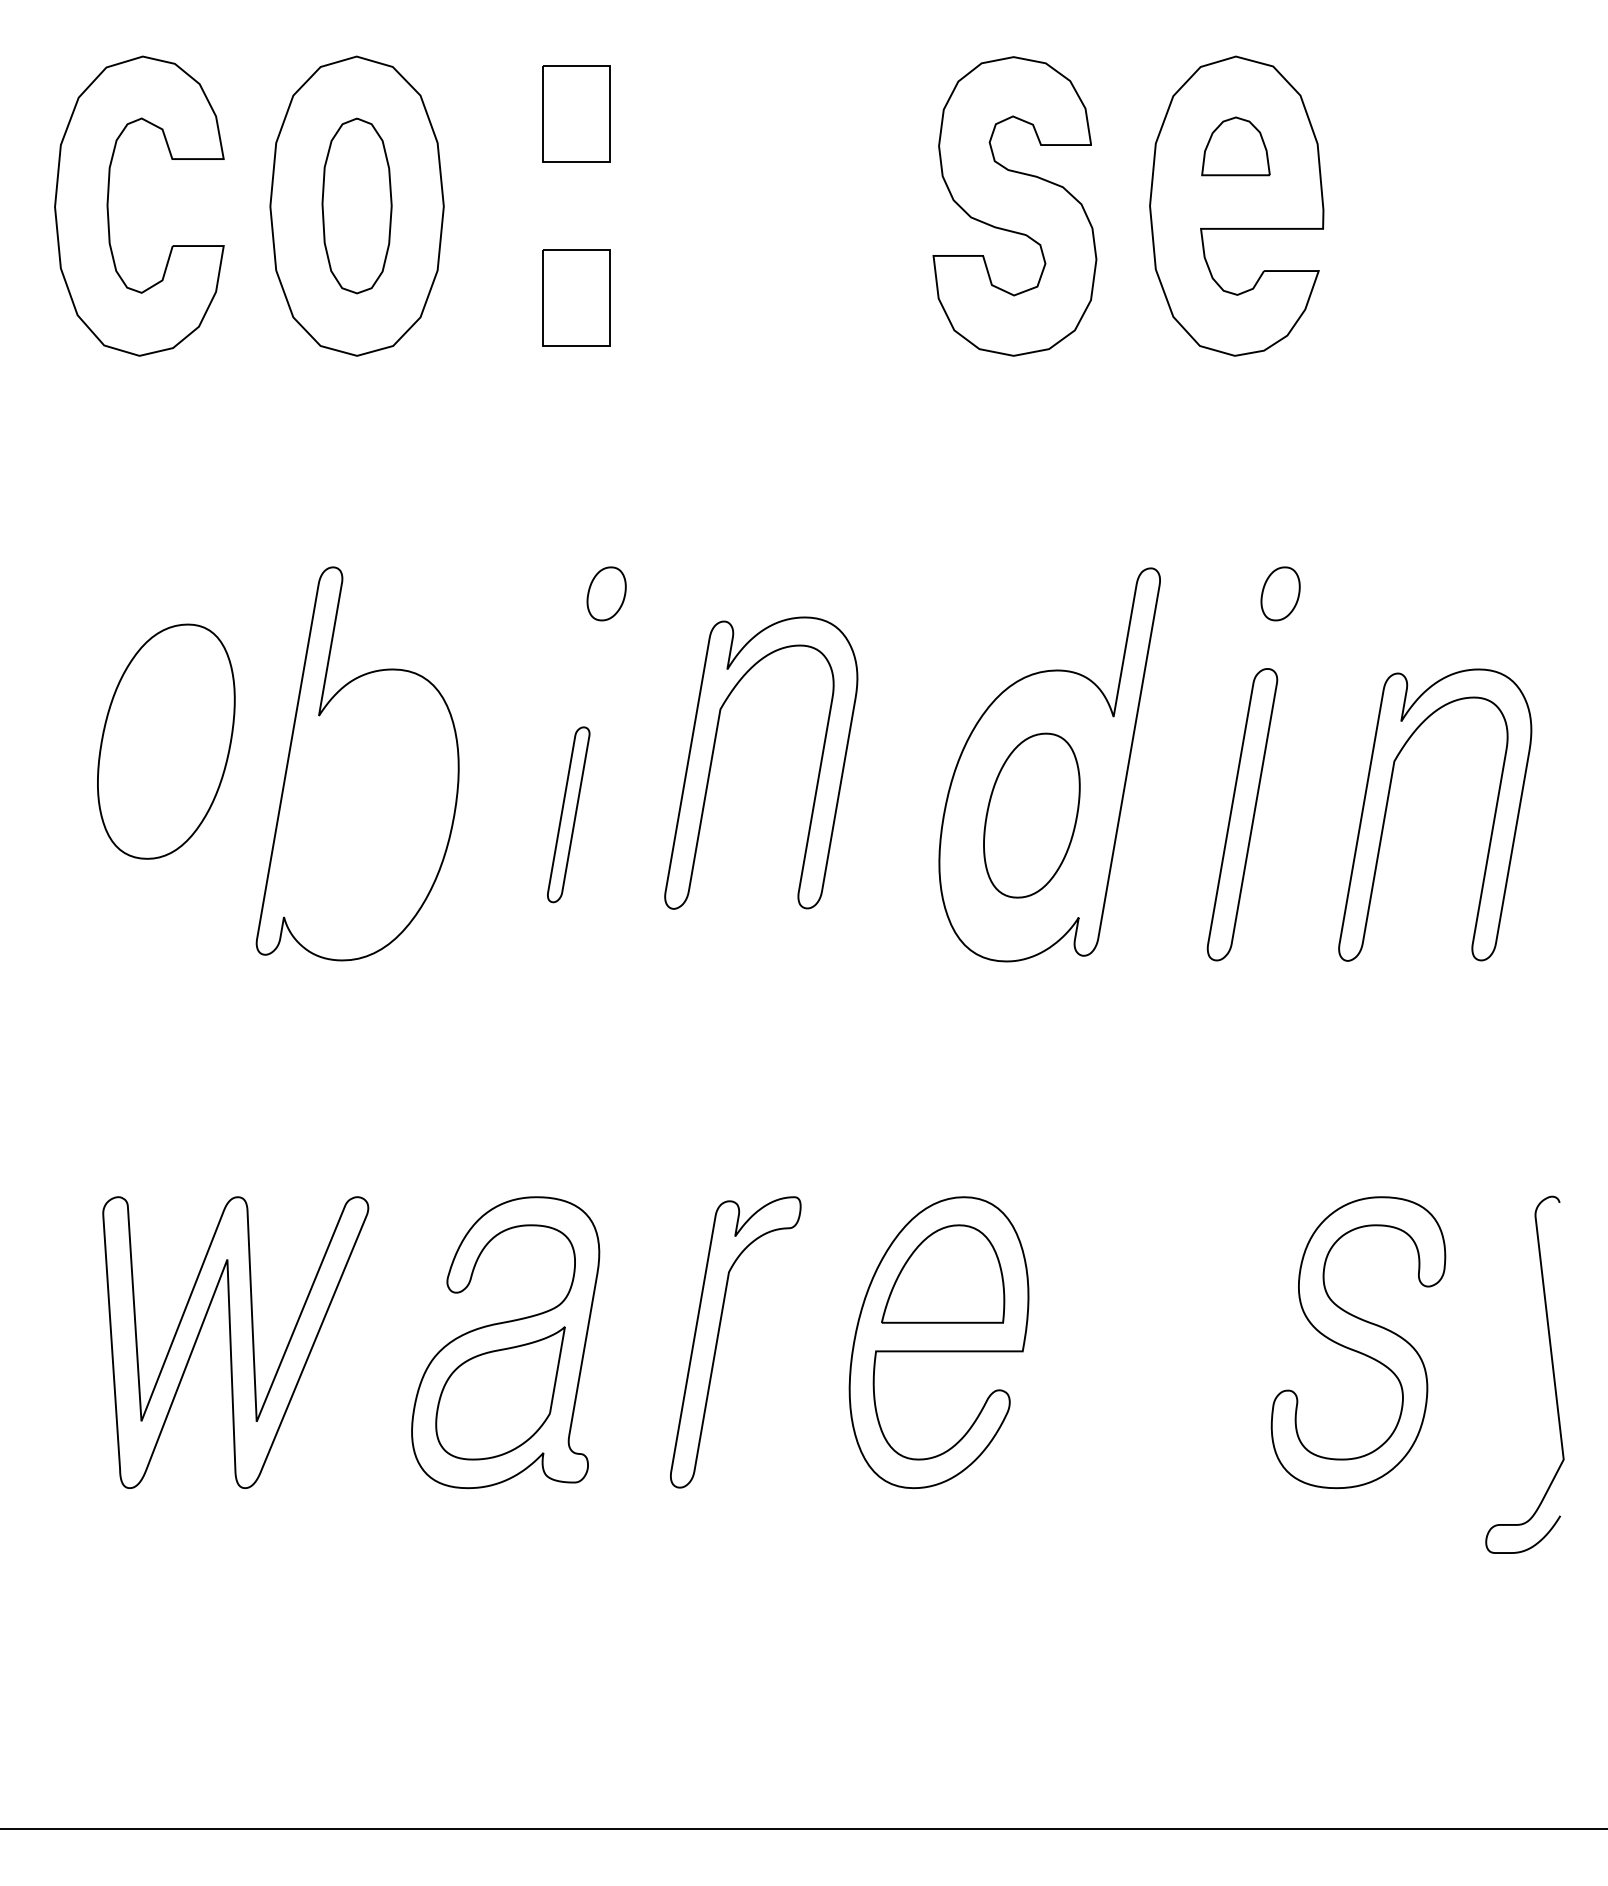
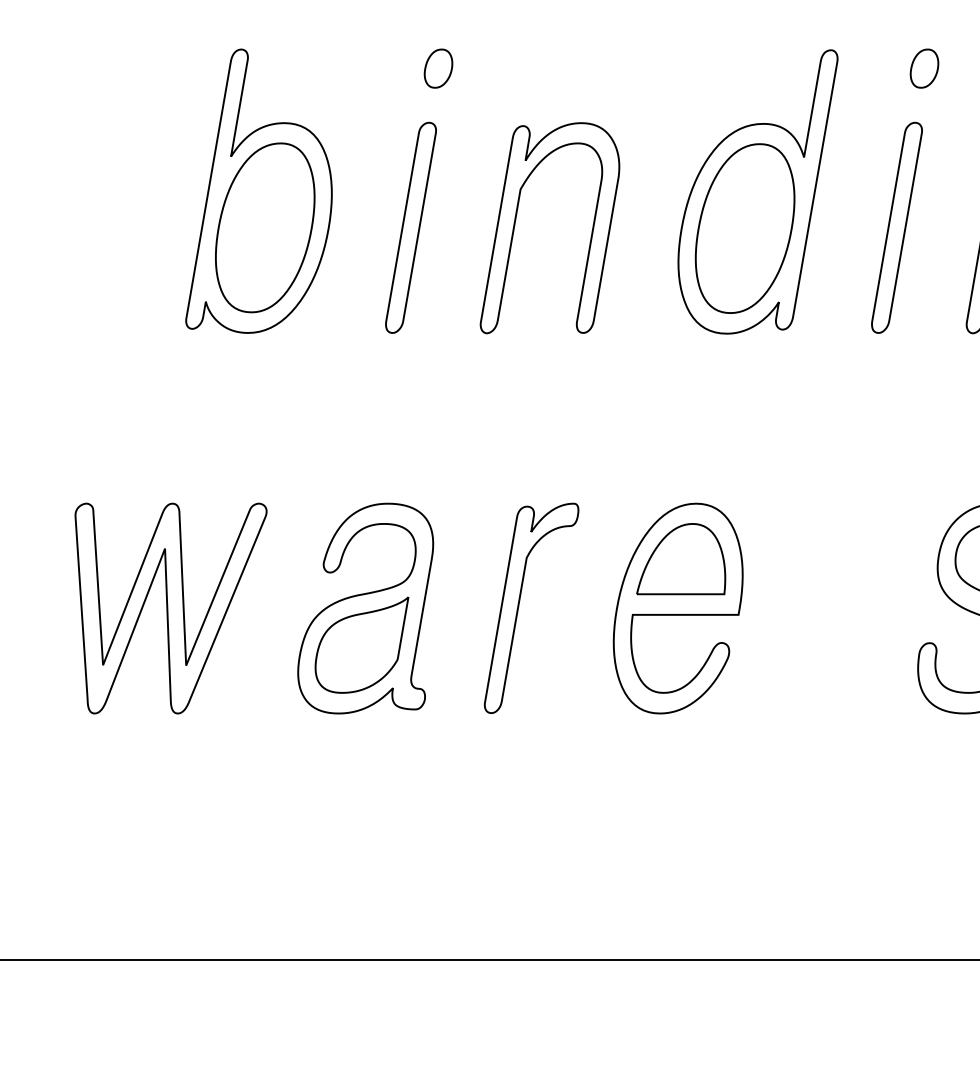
part: (166, 741) -> (265, 227), moved
part: (713, 756) -> (515, 223), moved
part: (568, 814) -> (411, 227), size x1.67
part: (1031, 815) -> (744, 228), size x1.43

